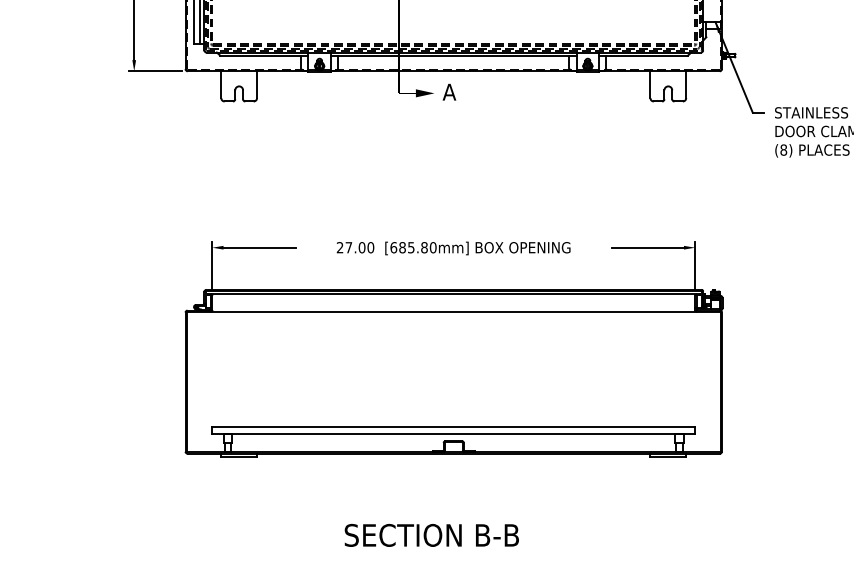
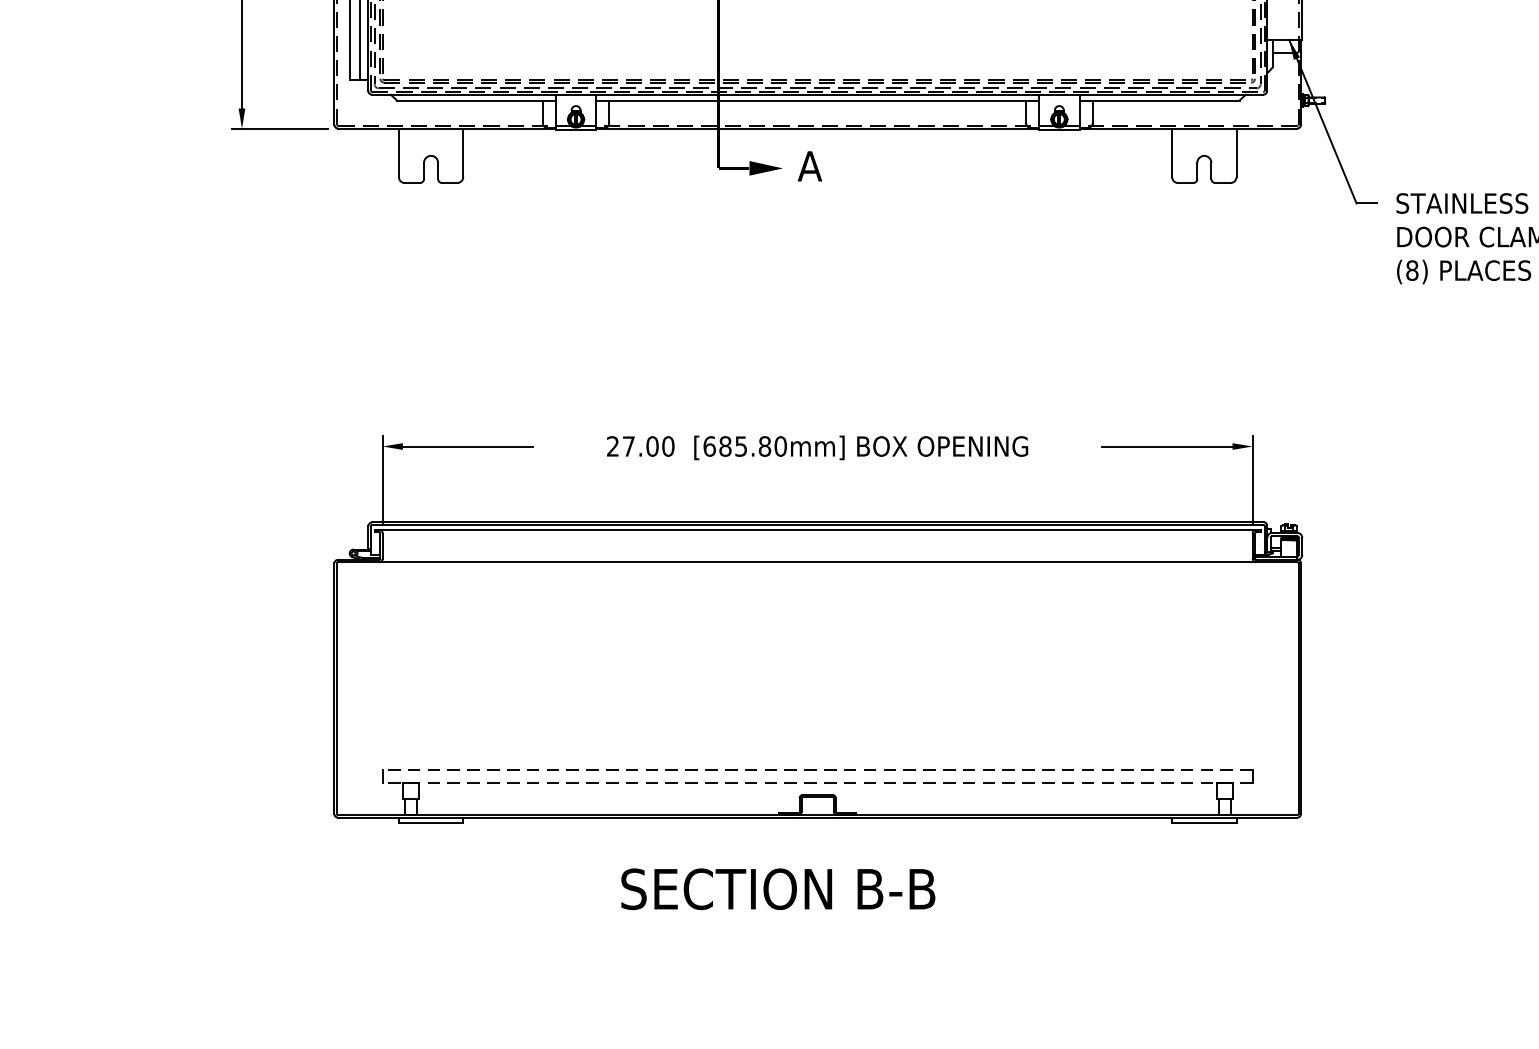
line: (453, 427) -> (817, 770), solid -> dashed
line: (453, 434) -> (817, 783), solid -> dashed
text: (431, 534) -> (777, 887), moved

